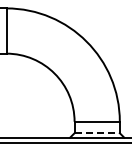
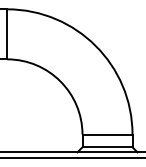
line: (97, 133) -> (107, 147), dashed -> solid

